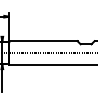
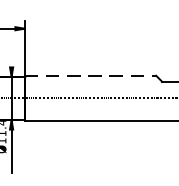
line: (43, 41) -> (90, 76), solid -> dashed

